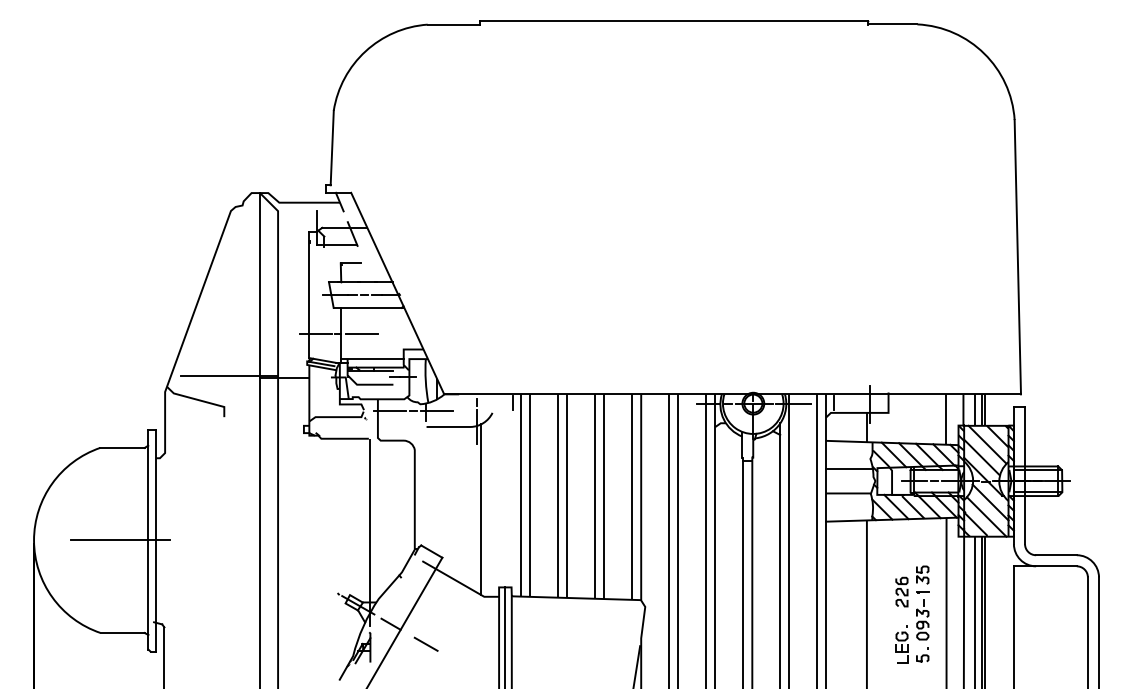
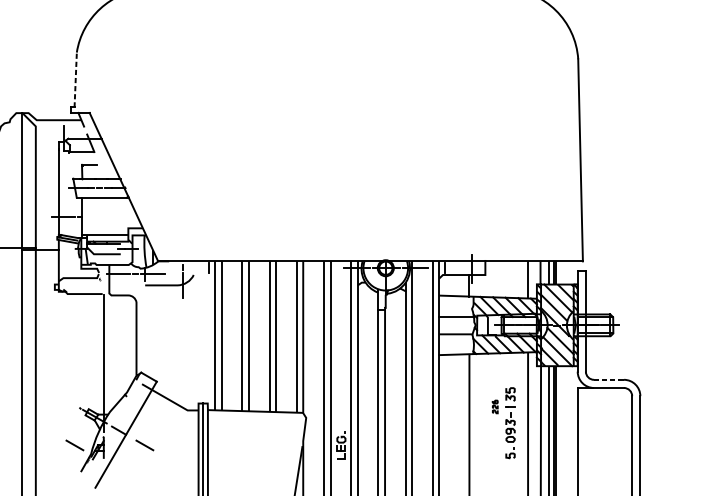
line: (332, 147) -> (75, 79), solid -> dashed
line: (362, 333) -> (97, 216), removed
line: (480, 509) -> (184, 346), removed
line: (1056, 555) -> (609, 380), solid -> dashed
part: (901, 591) -> (494, 406), size x0.6
line: (330, 643) -> (74, 444), added
part: (901, 644) -> (341, 445), moved

